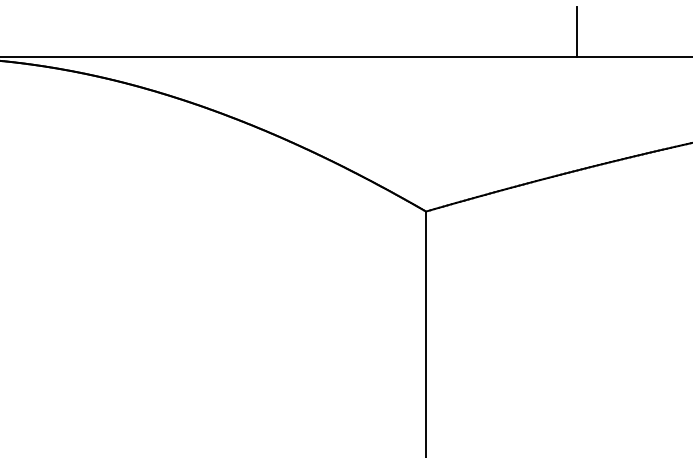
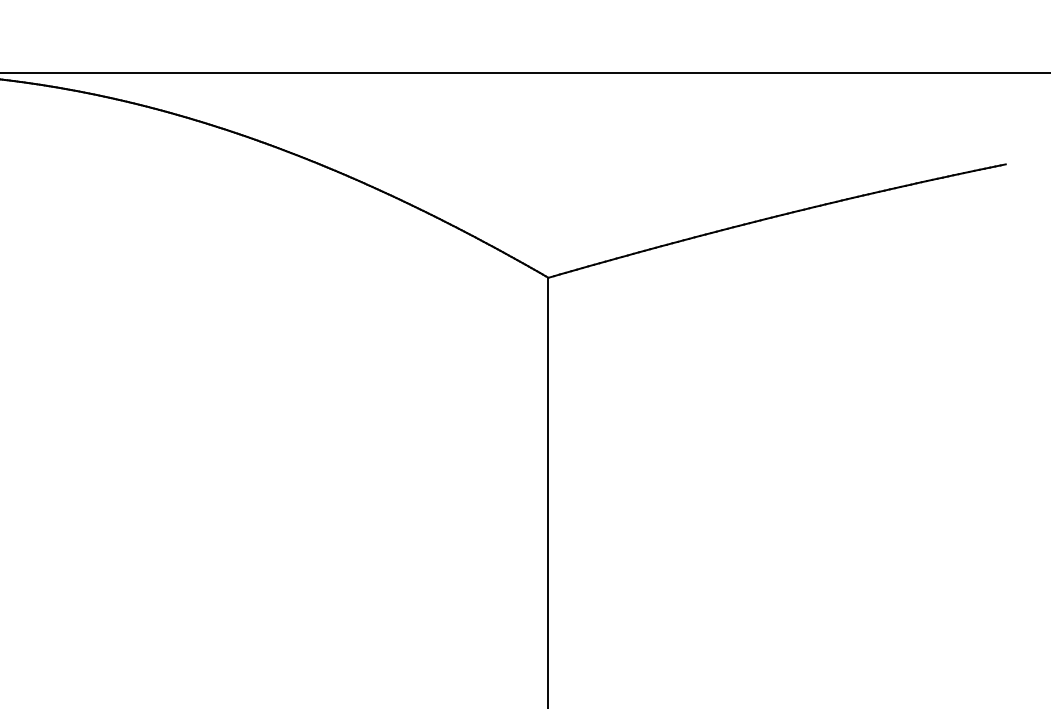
line: (576, 32) -> (748, 39), removed

